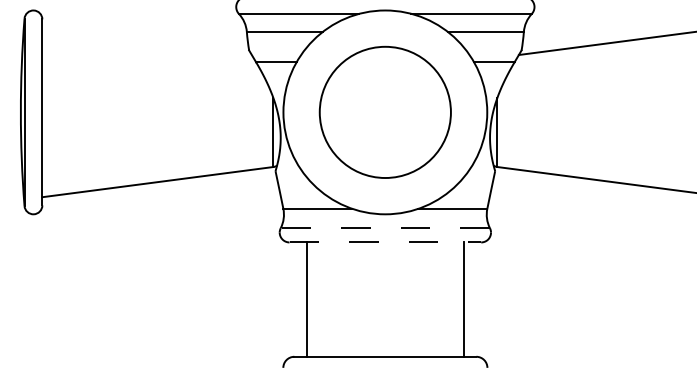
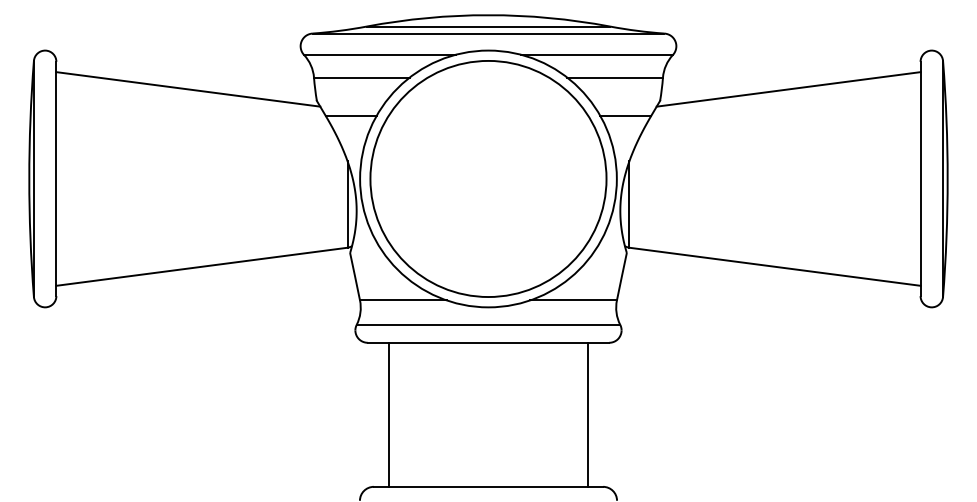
line: (147, 41) -> (188, 89), added
circle: (385, 112) -> (488, 178), size x1.43
line: (385, 227) -> (488, 324), dashed -> solid
line: (385, 242) -> (488, 342), dashed -> solid

